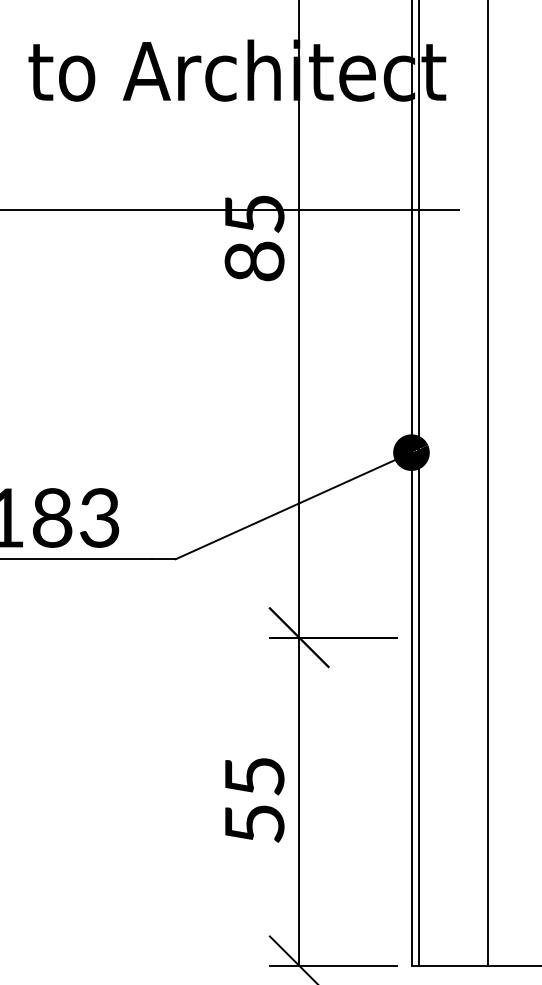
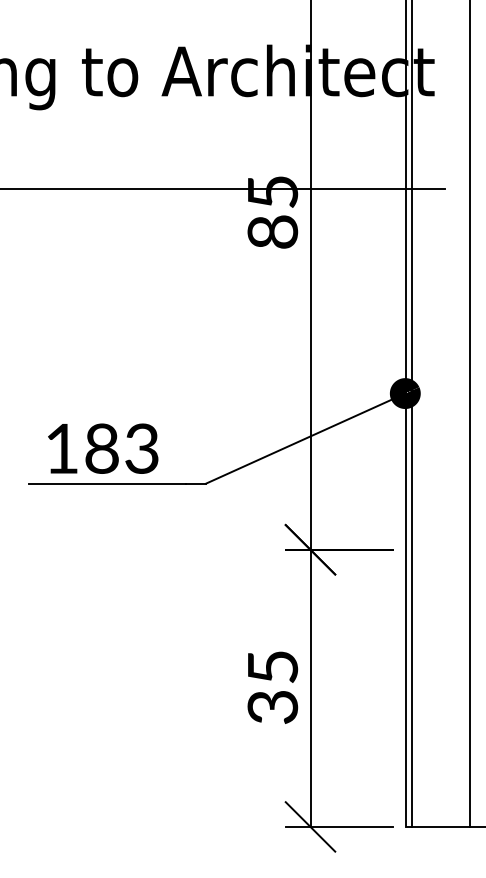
text: (254, 824) -> (272, 707), 55 -> 35

